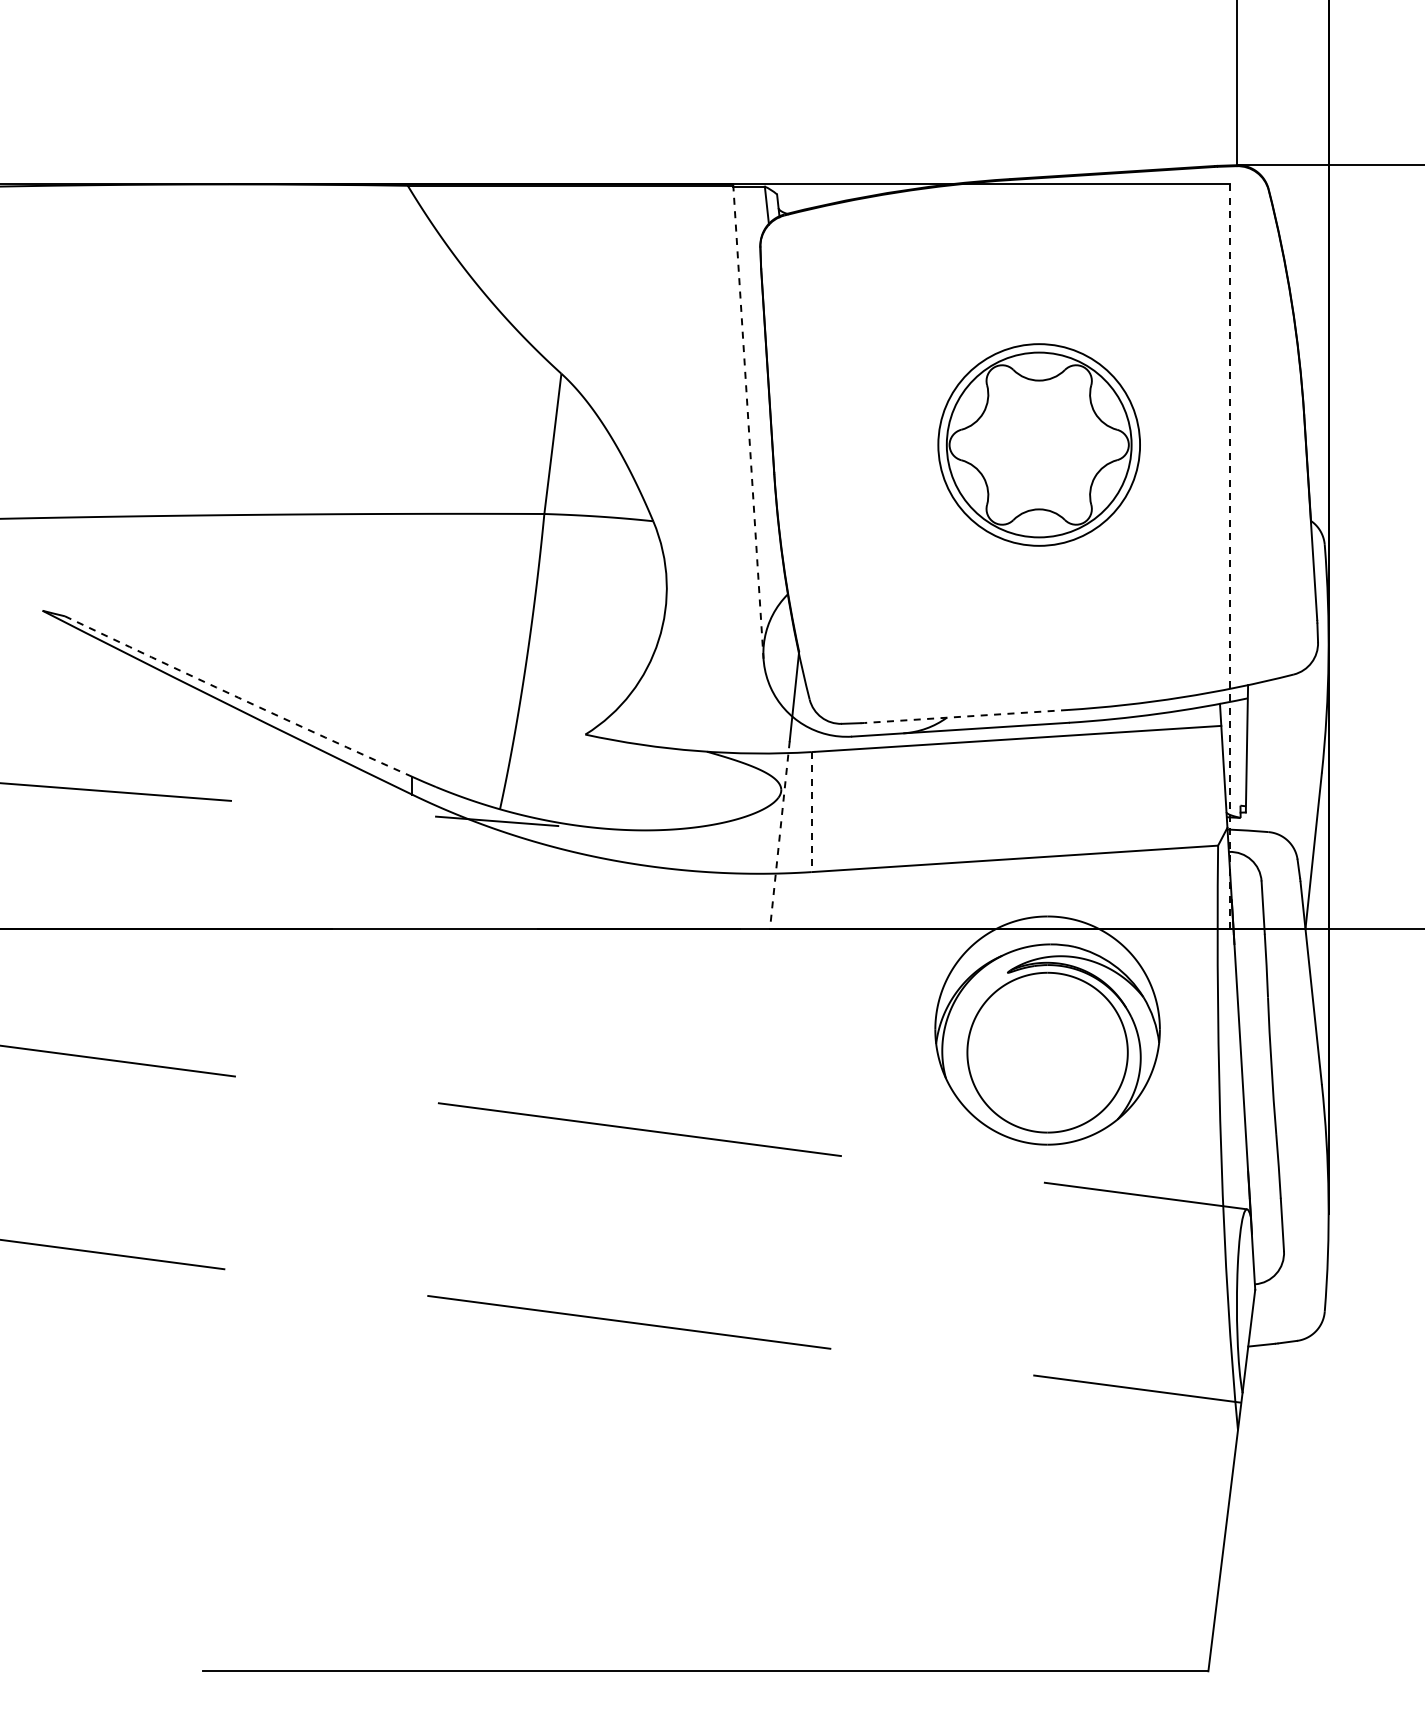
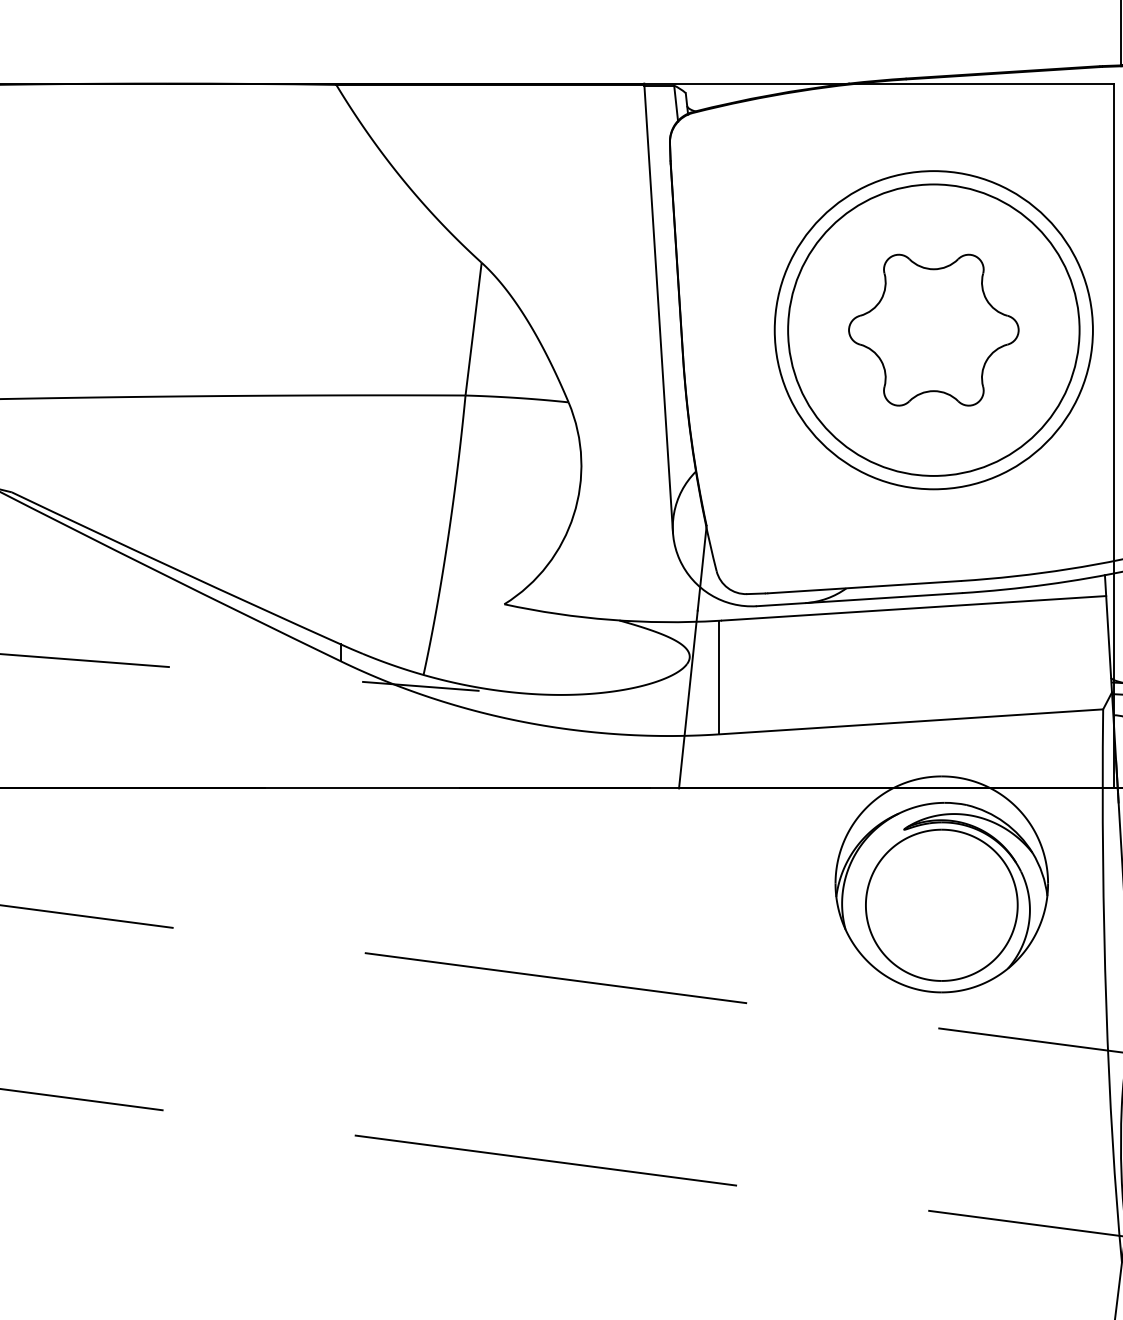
line: (748, 421) -> (658, 307), dashed -> solid
circle: (1039, 444) -> (934, 329), size x1.67
circle: (1039, 445) -> (934, 330), size x1.67
line: (1229, 557) -> (1113, 436), dashed -> solid
arc: (238, 697) -> (176, 569), dashed -> solid
line: (965, 716) -> (864, 587), dashed -> solid
line: (811, 812) -> (718, 678), dashed -> solid
line: (779, 835) -> (688, 699), dashed -> solid

